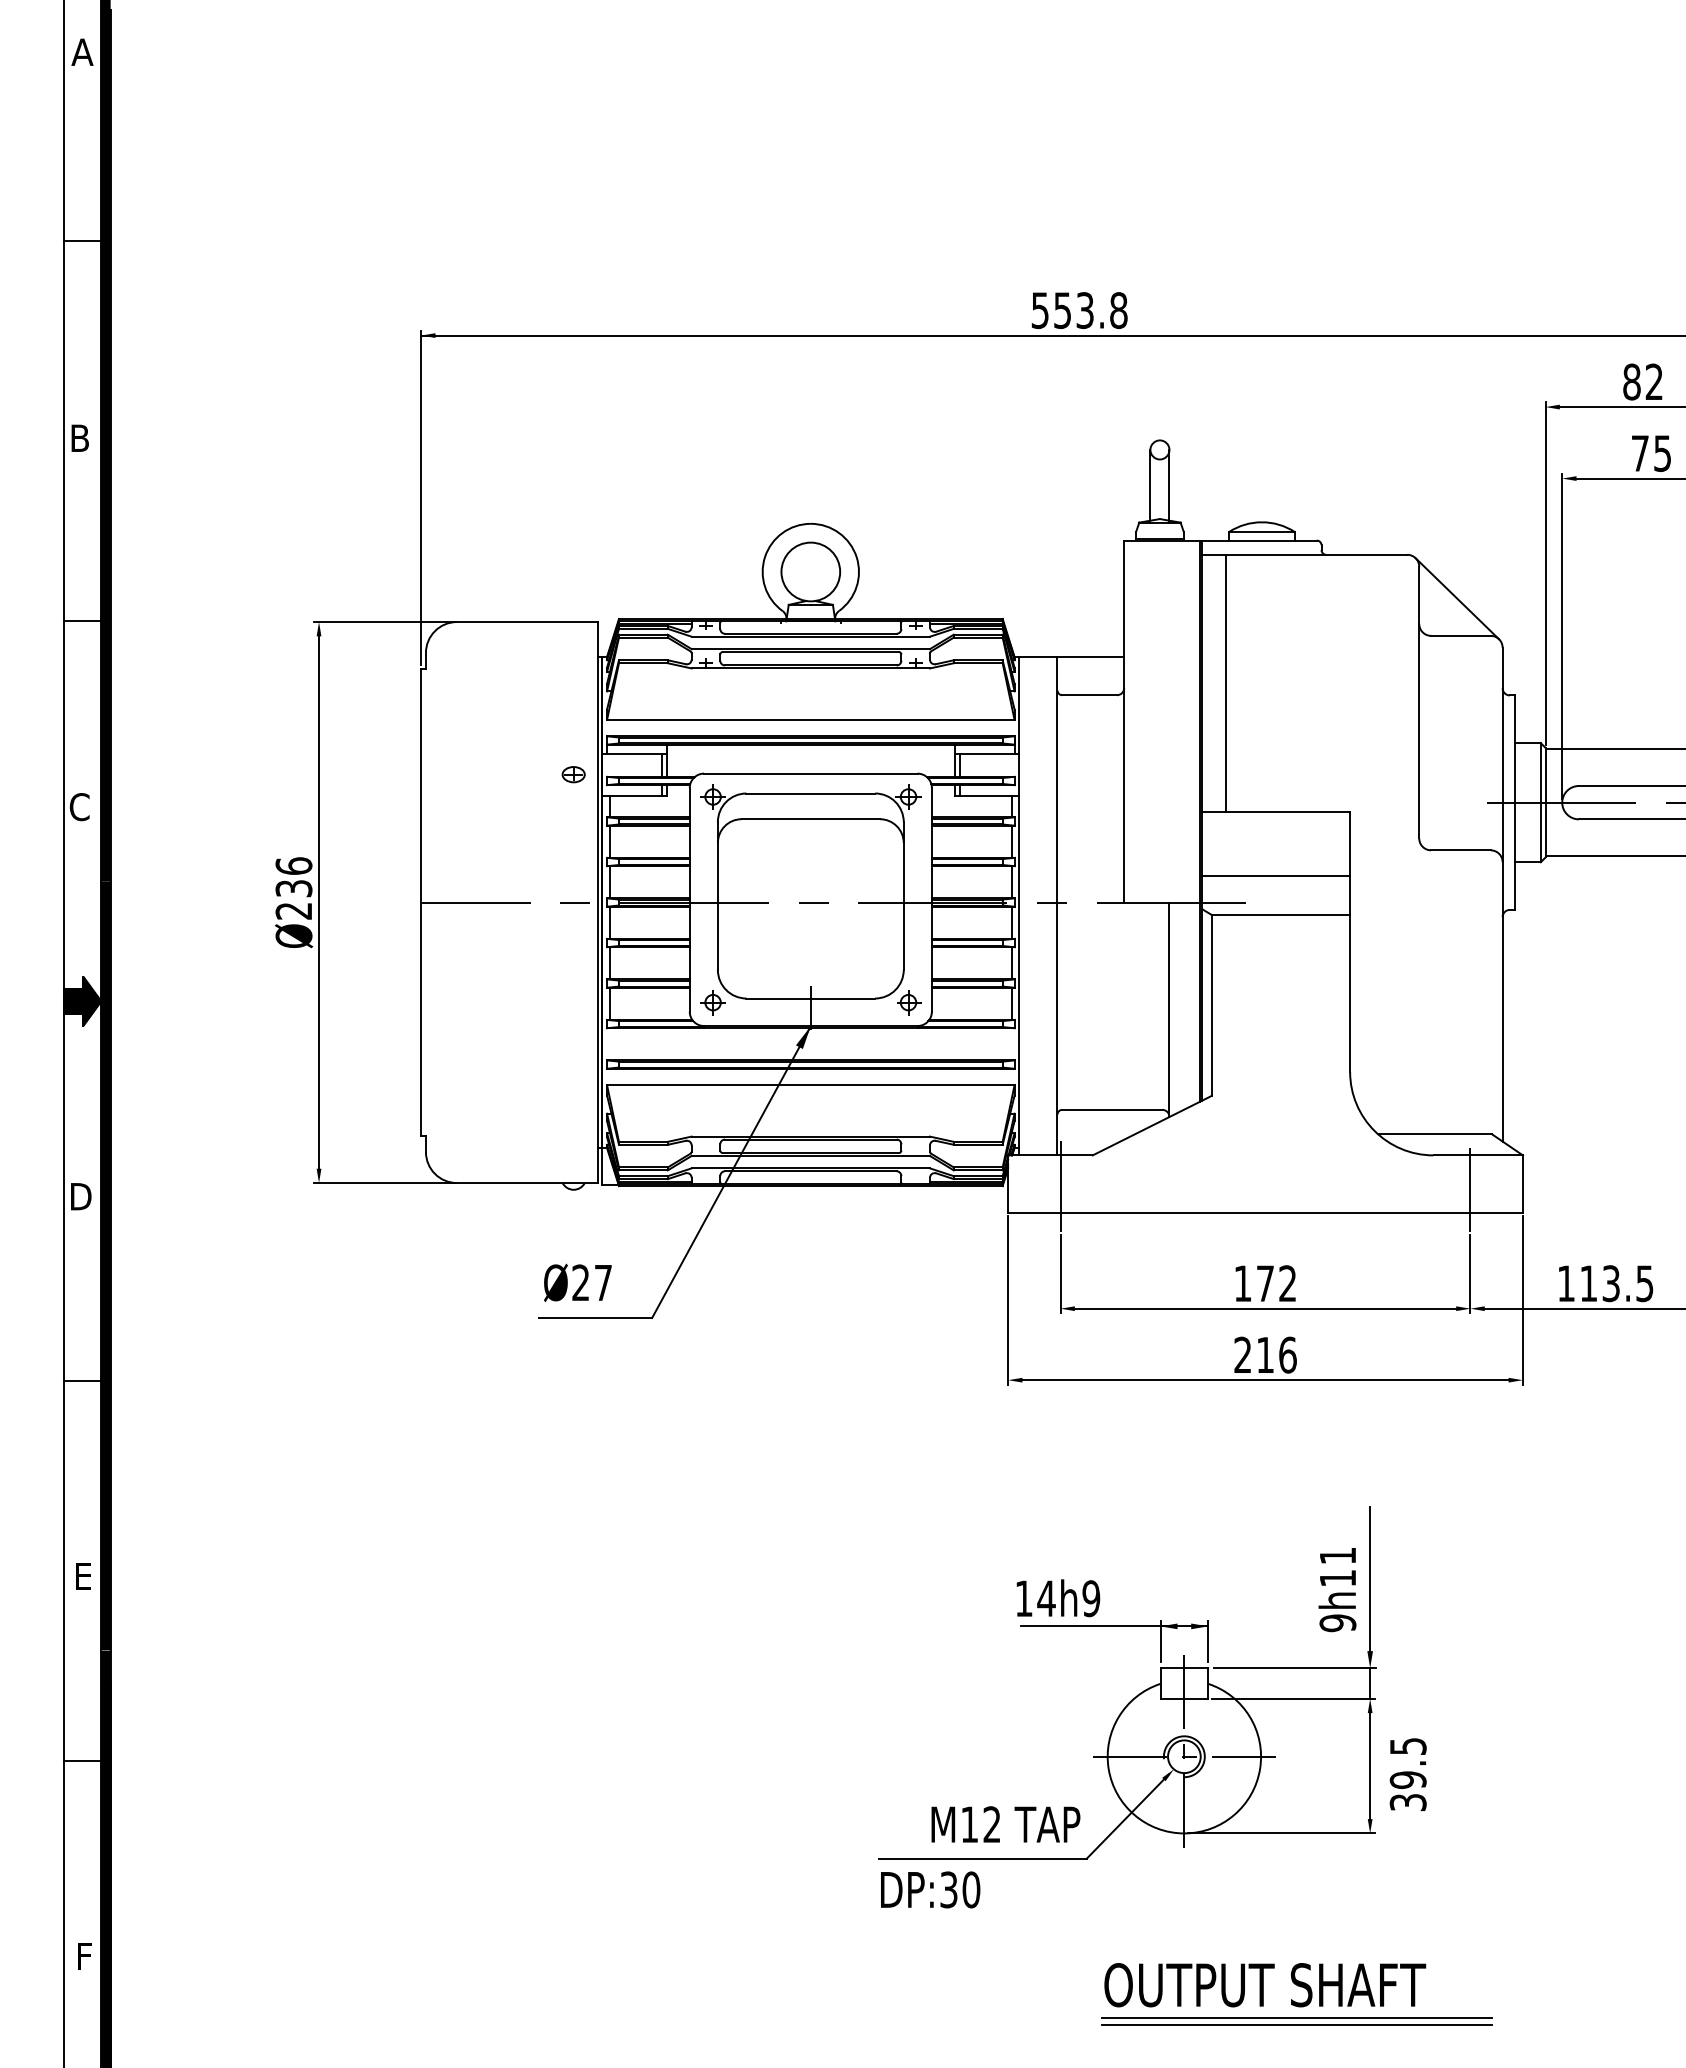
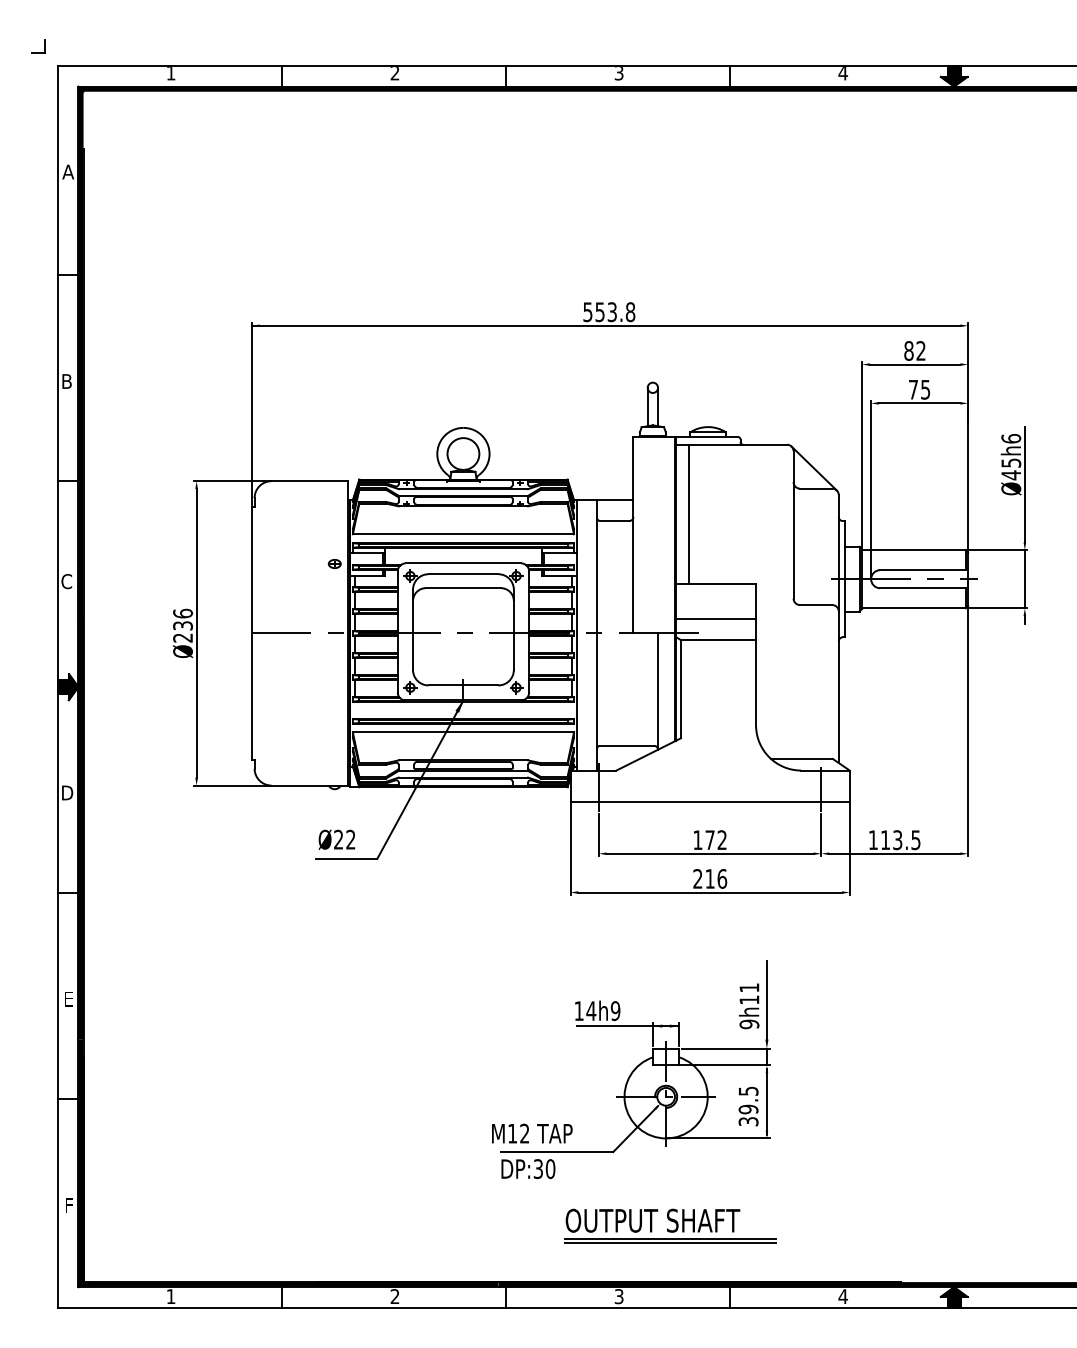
text: (602, 1282) -> (350, 839), Ø27 -> Ø22
text: (1408, 1774) -> (748, 1106), moved
text: (1006, 1824) -> (532, 1133), moved
part: (1297, 1993) -> (670, 1225), moved

